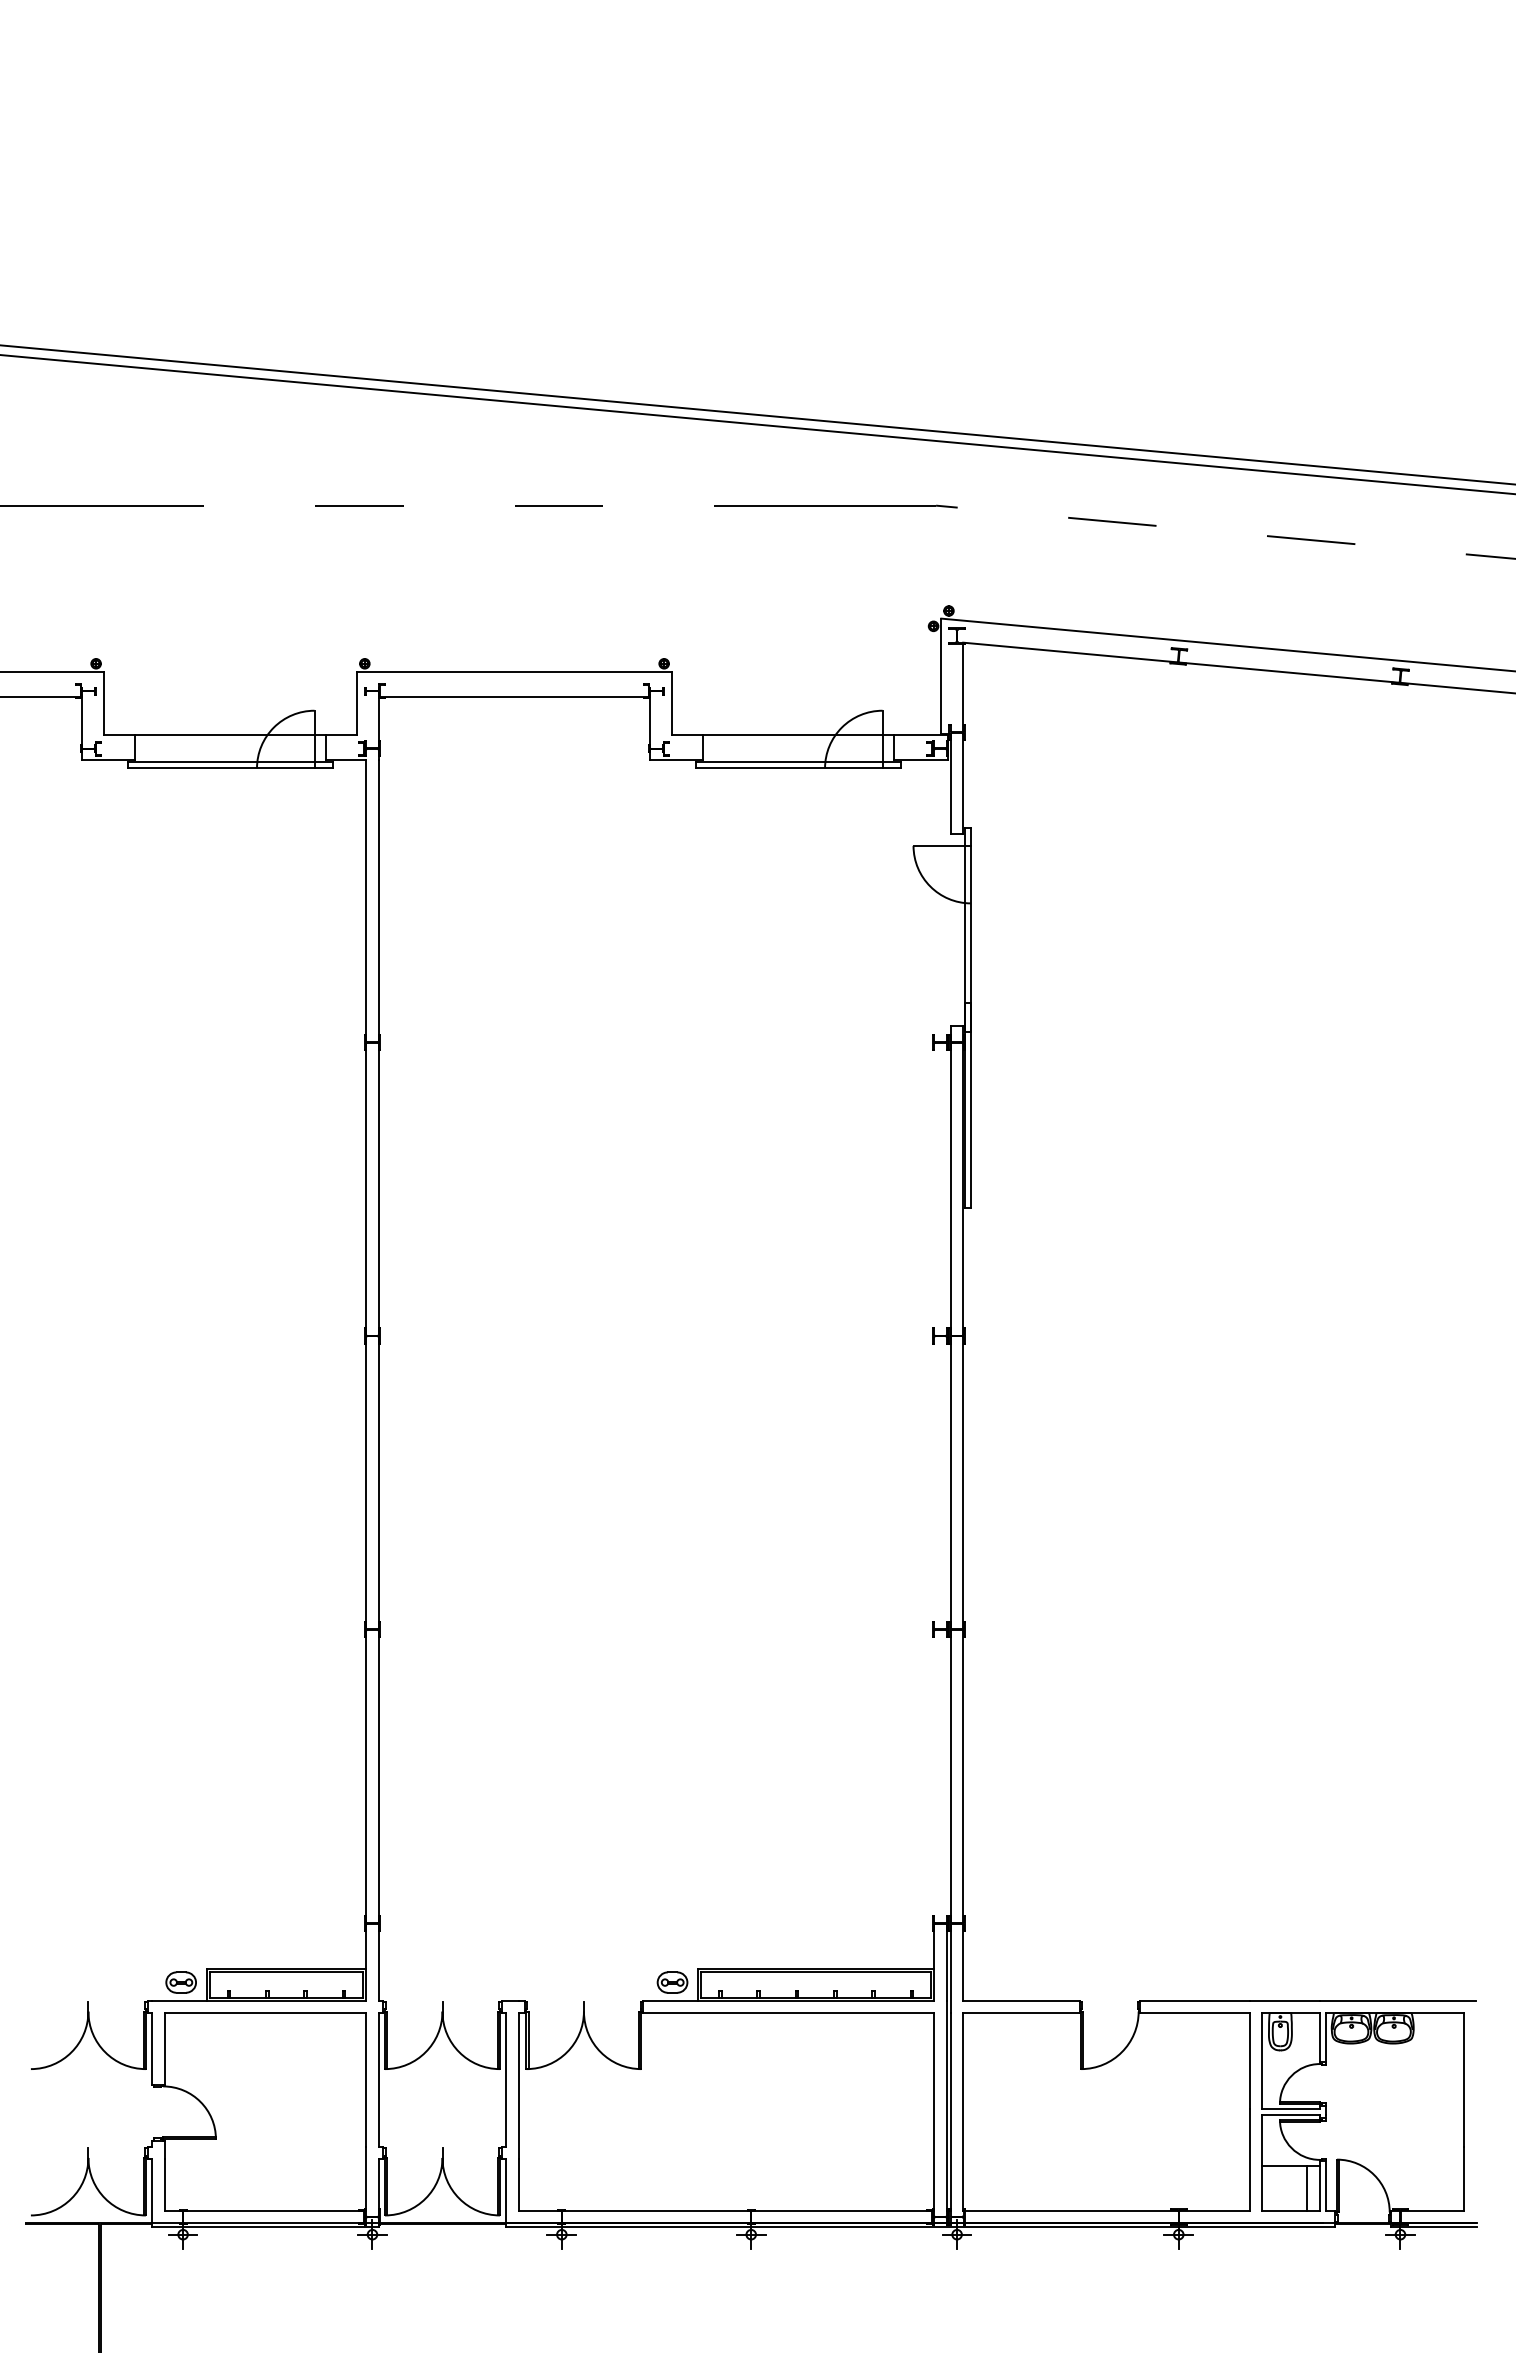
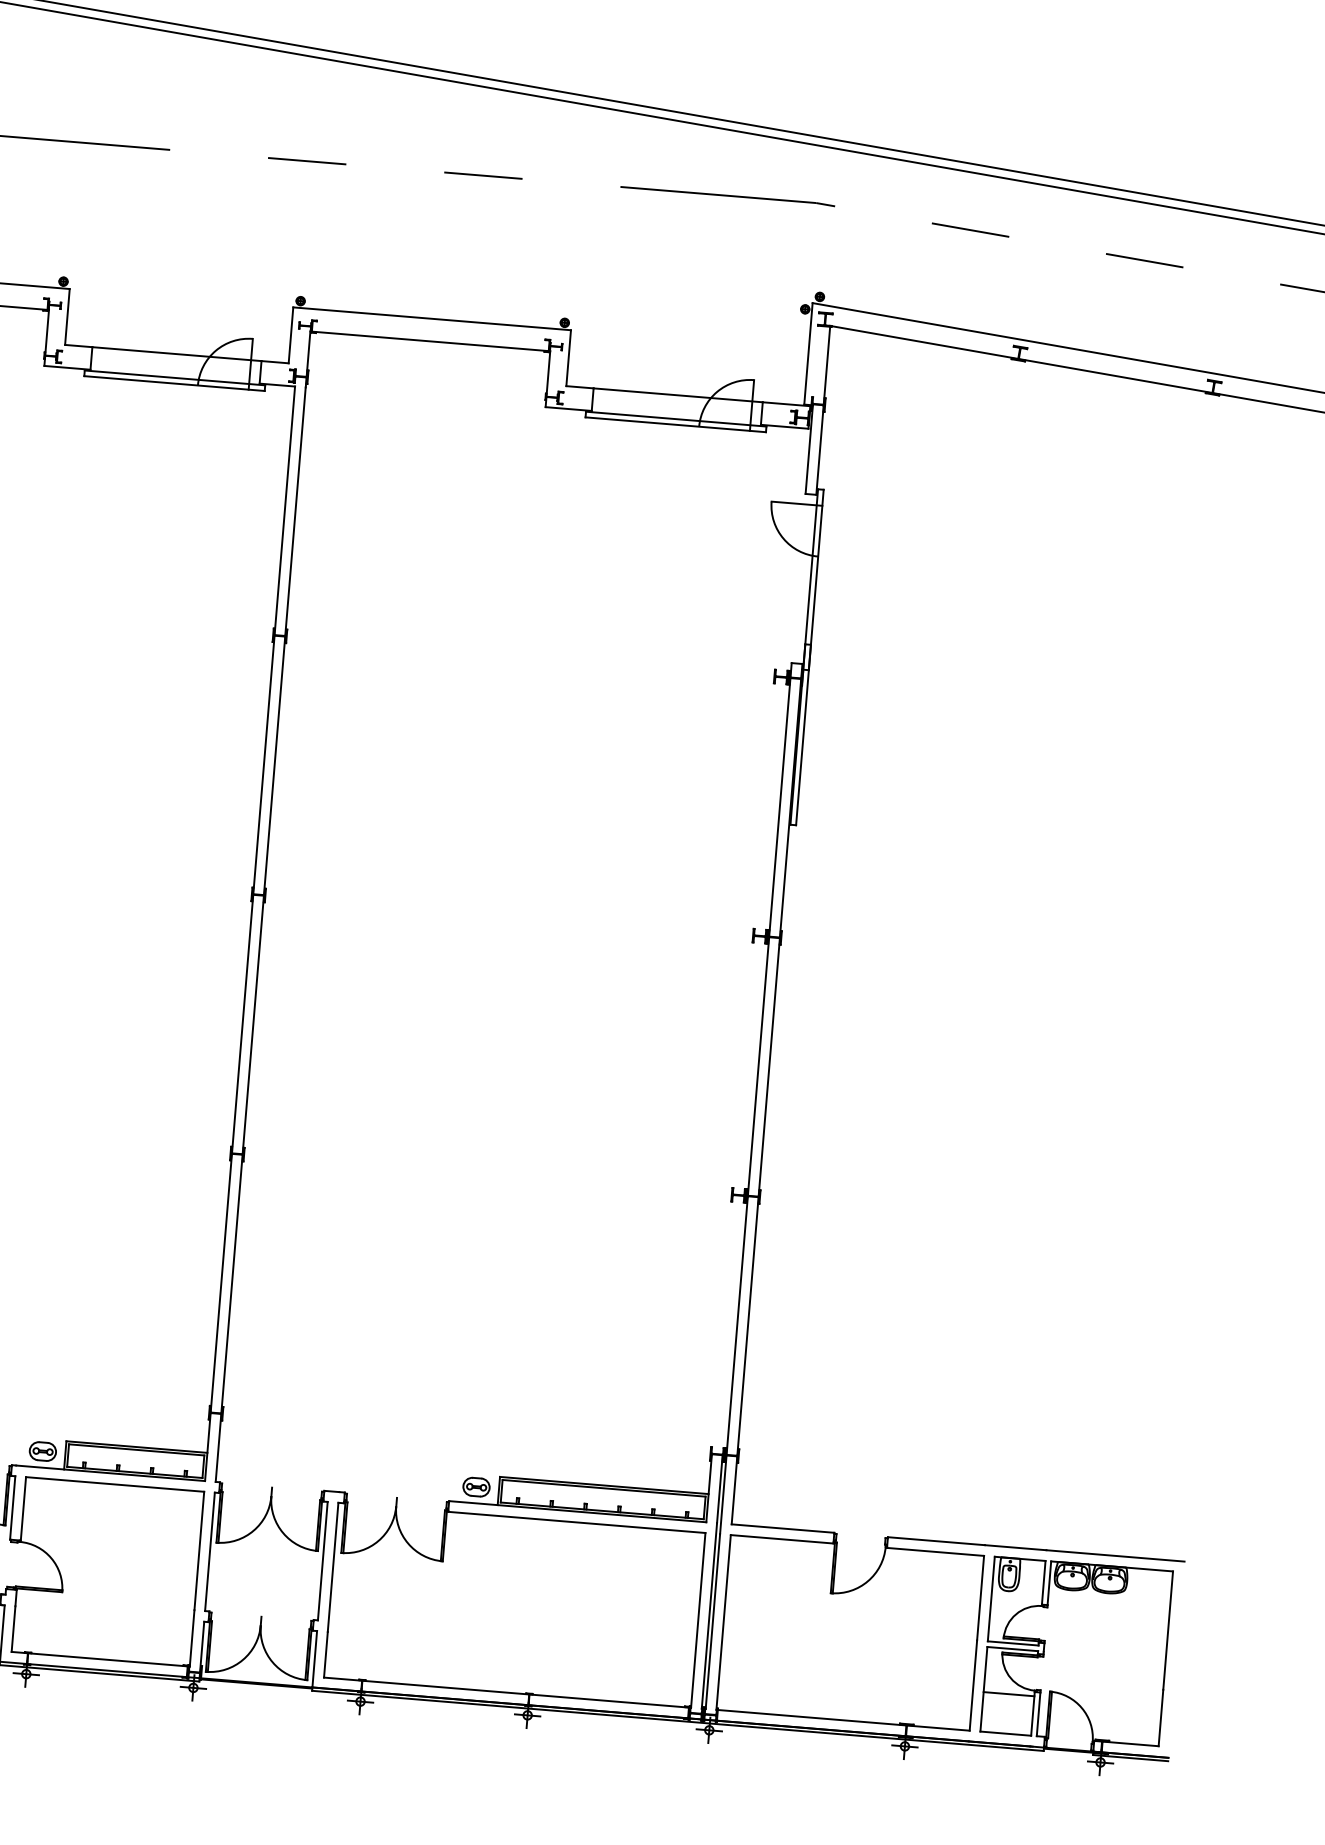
line: (1307, 2188) -> (1021, 1714), removed

